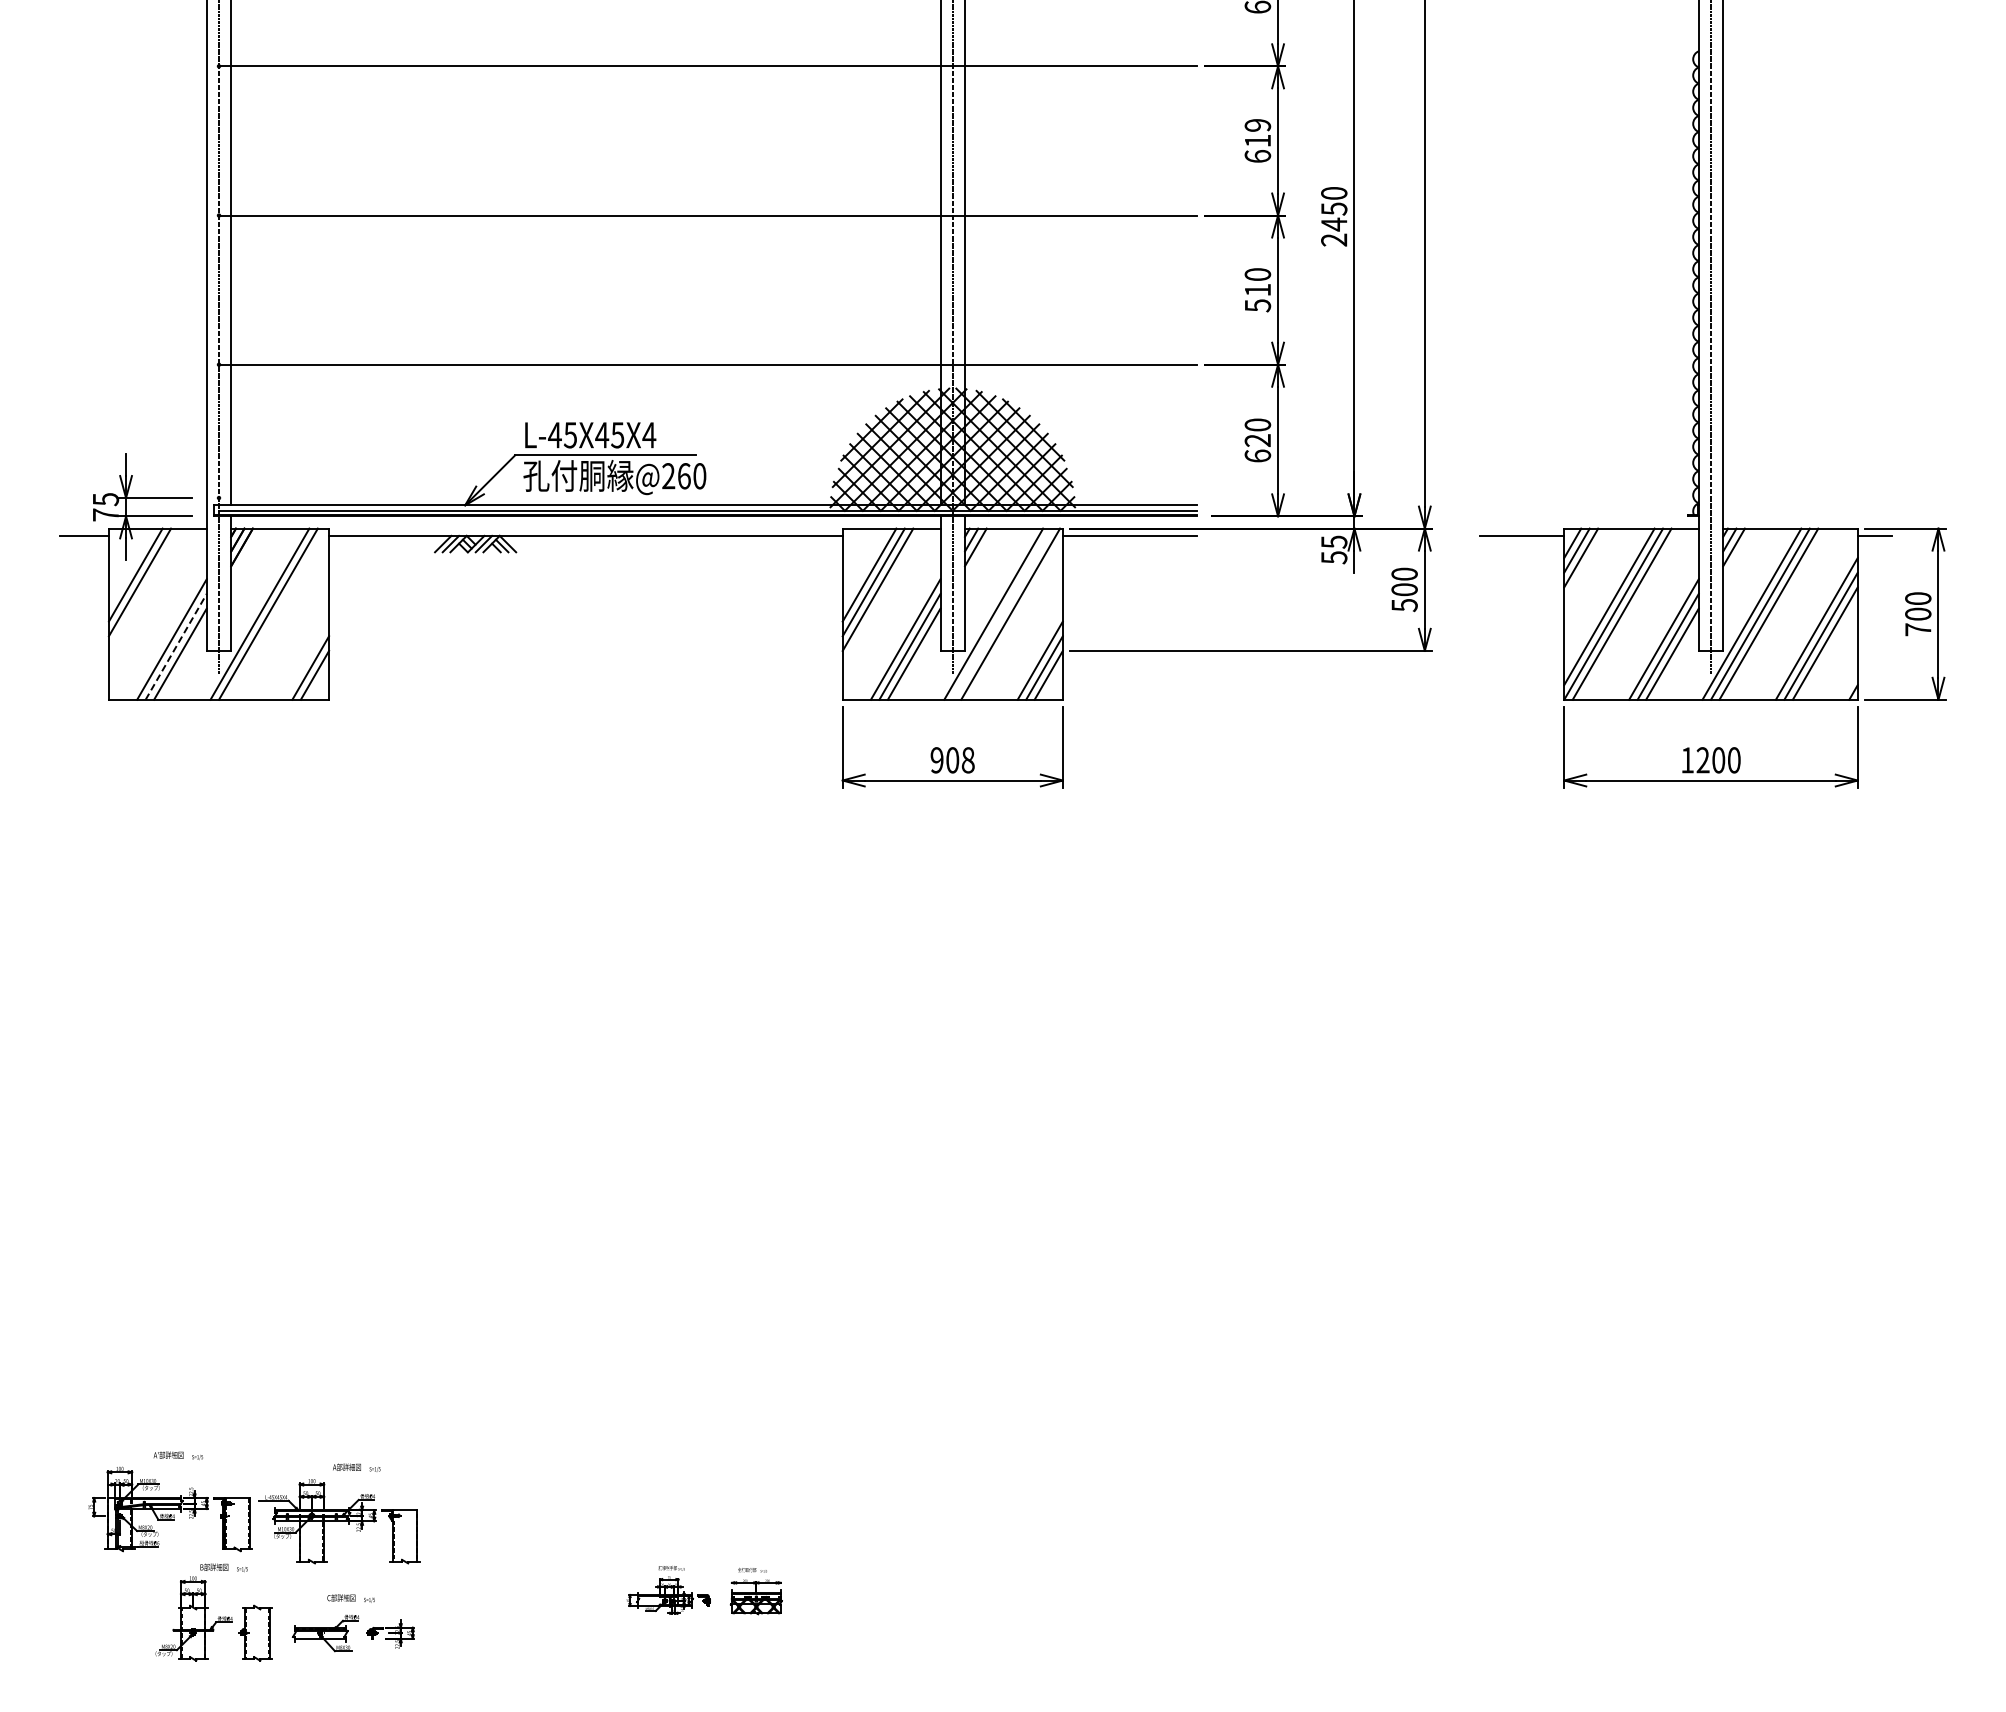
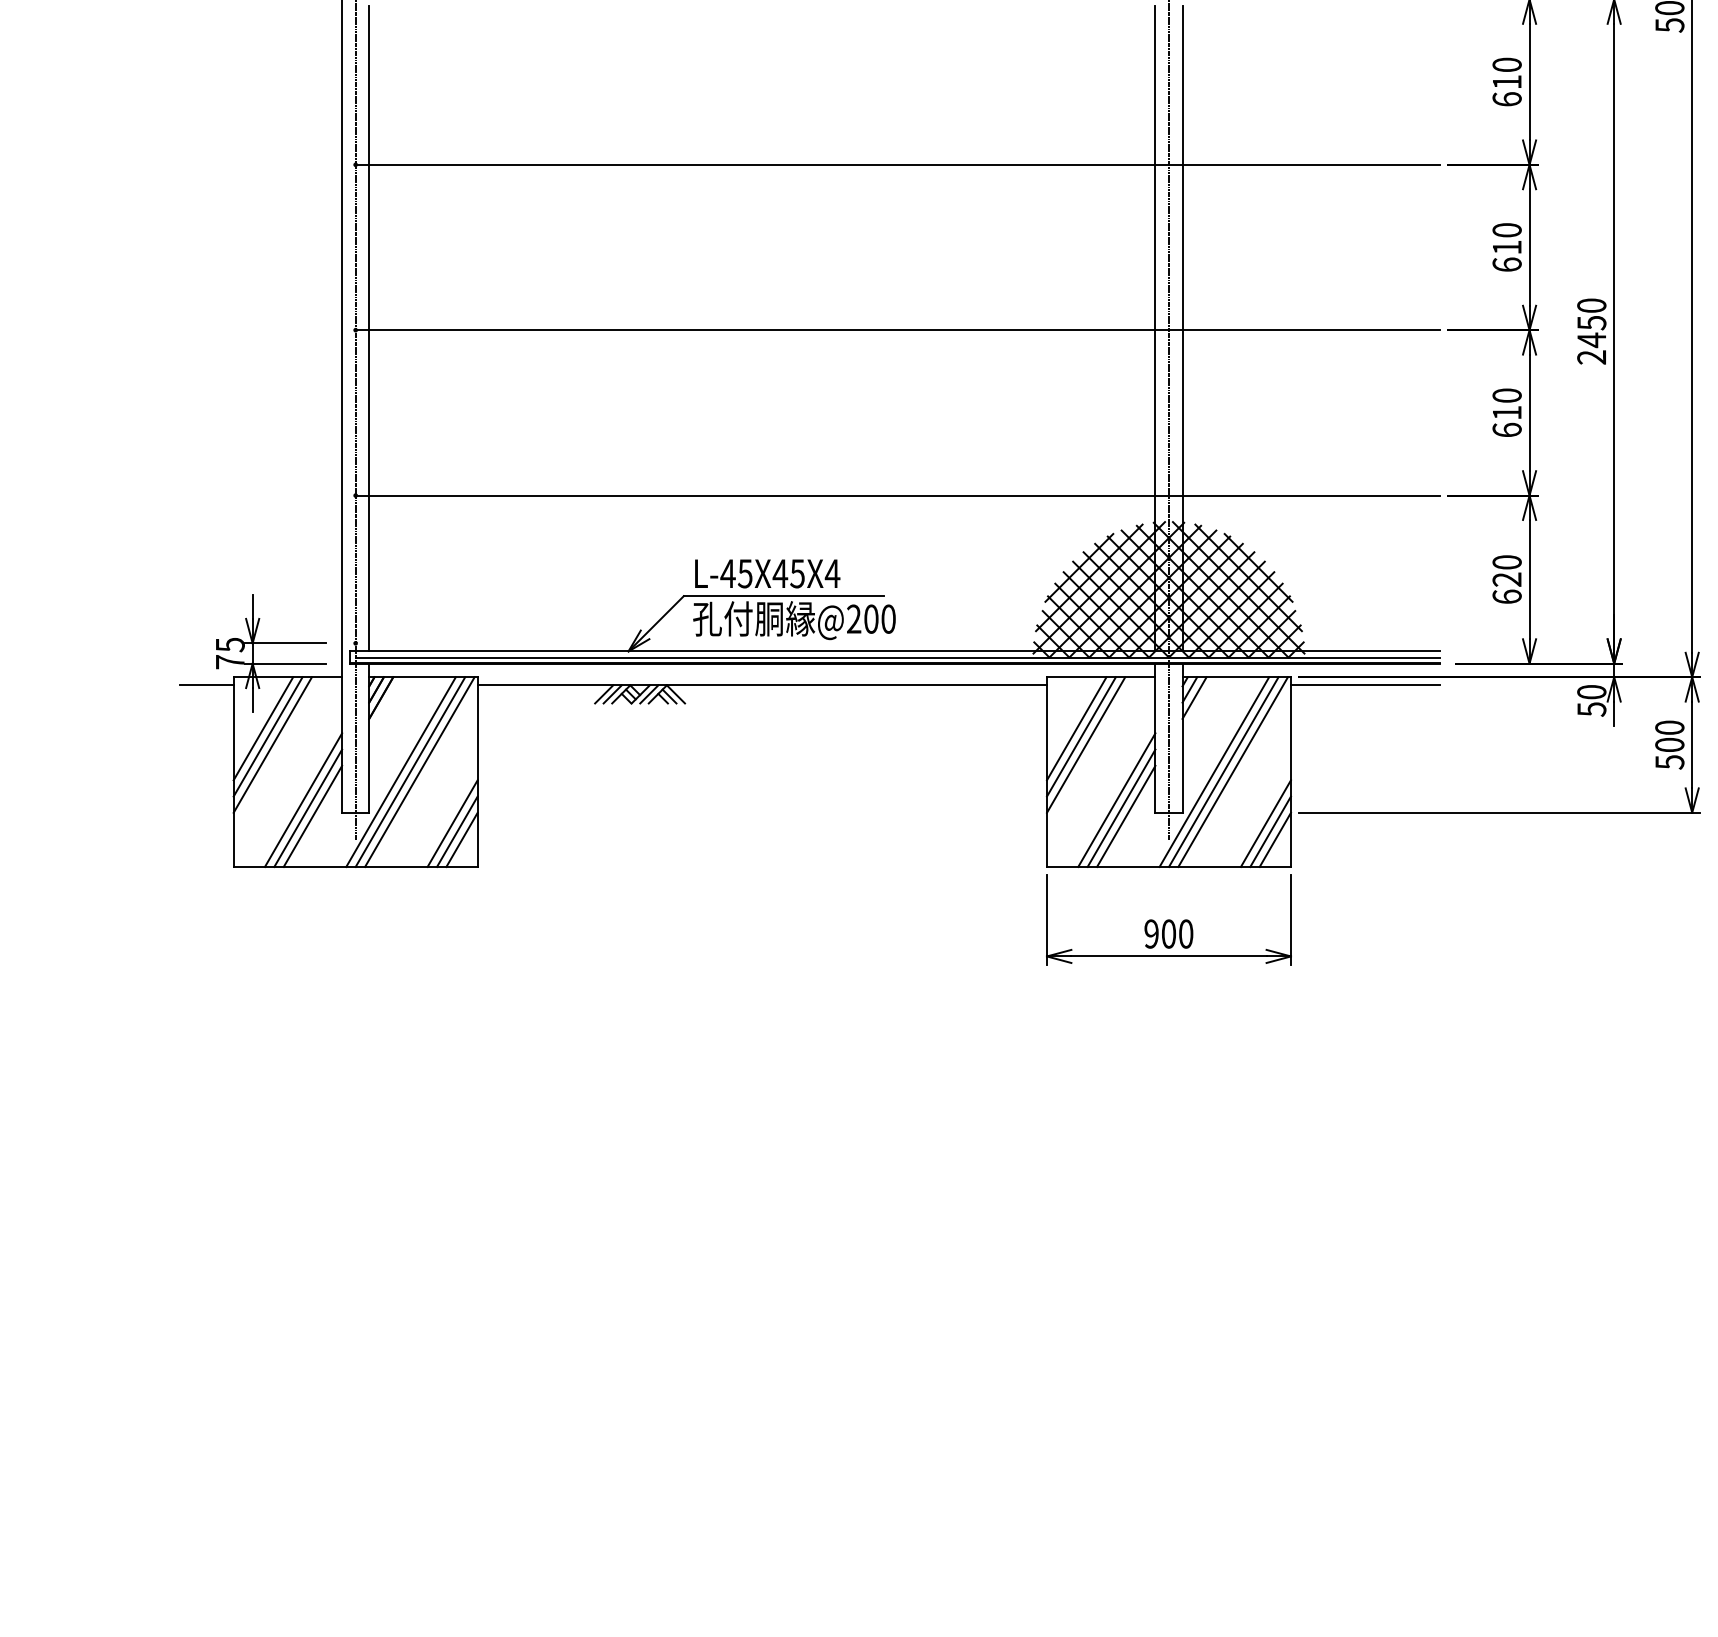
text: (1257, 125) -> (1506, 230), 619 -> 610
text: (1257, 305) -> (1506, 429), 510 -> 610
text: (684, 476) -> (871, 619), @260 -> @200
text: (1334, 541) -> (1592, 691), 55 -> 50
line: (143, 589) -> (271, 744), added
line: (276, 613) -> (419, 771), added
line: (1001, 613) -> (1222, 771), added
line: (176, 646) -> (308, 807), dashed -> solid
line: (306, 660) -> (452, 823), added
text: (967, 760) -> (1185, 934), 908 -> 900

